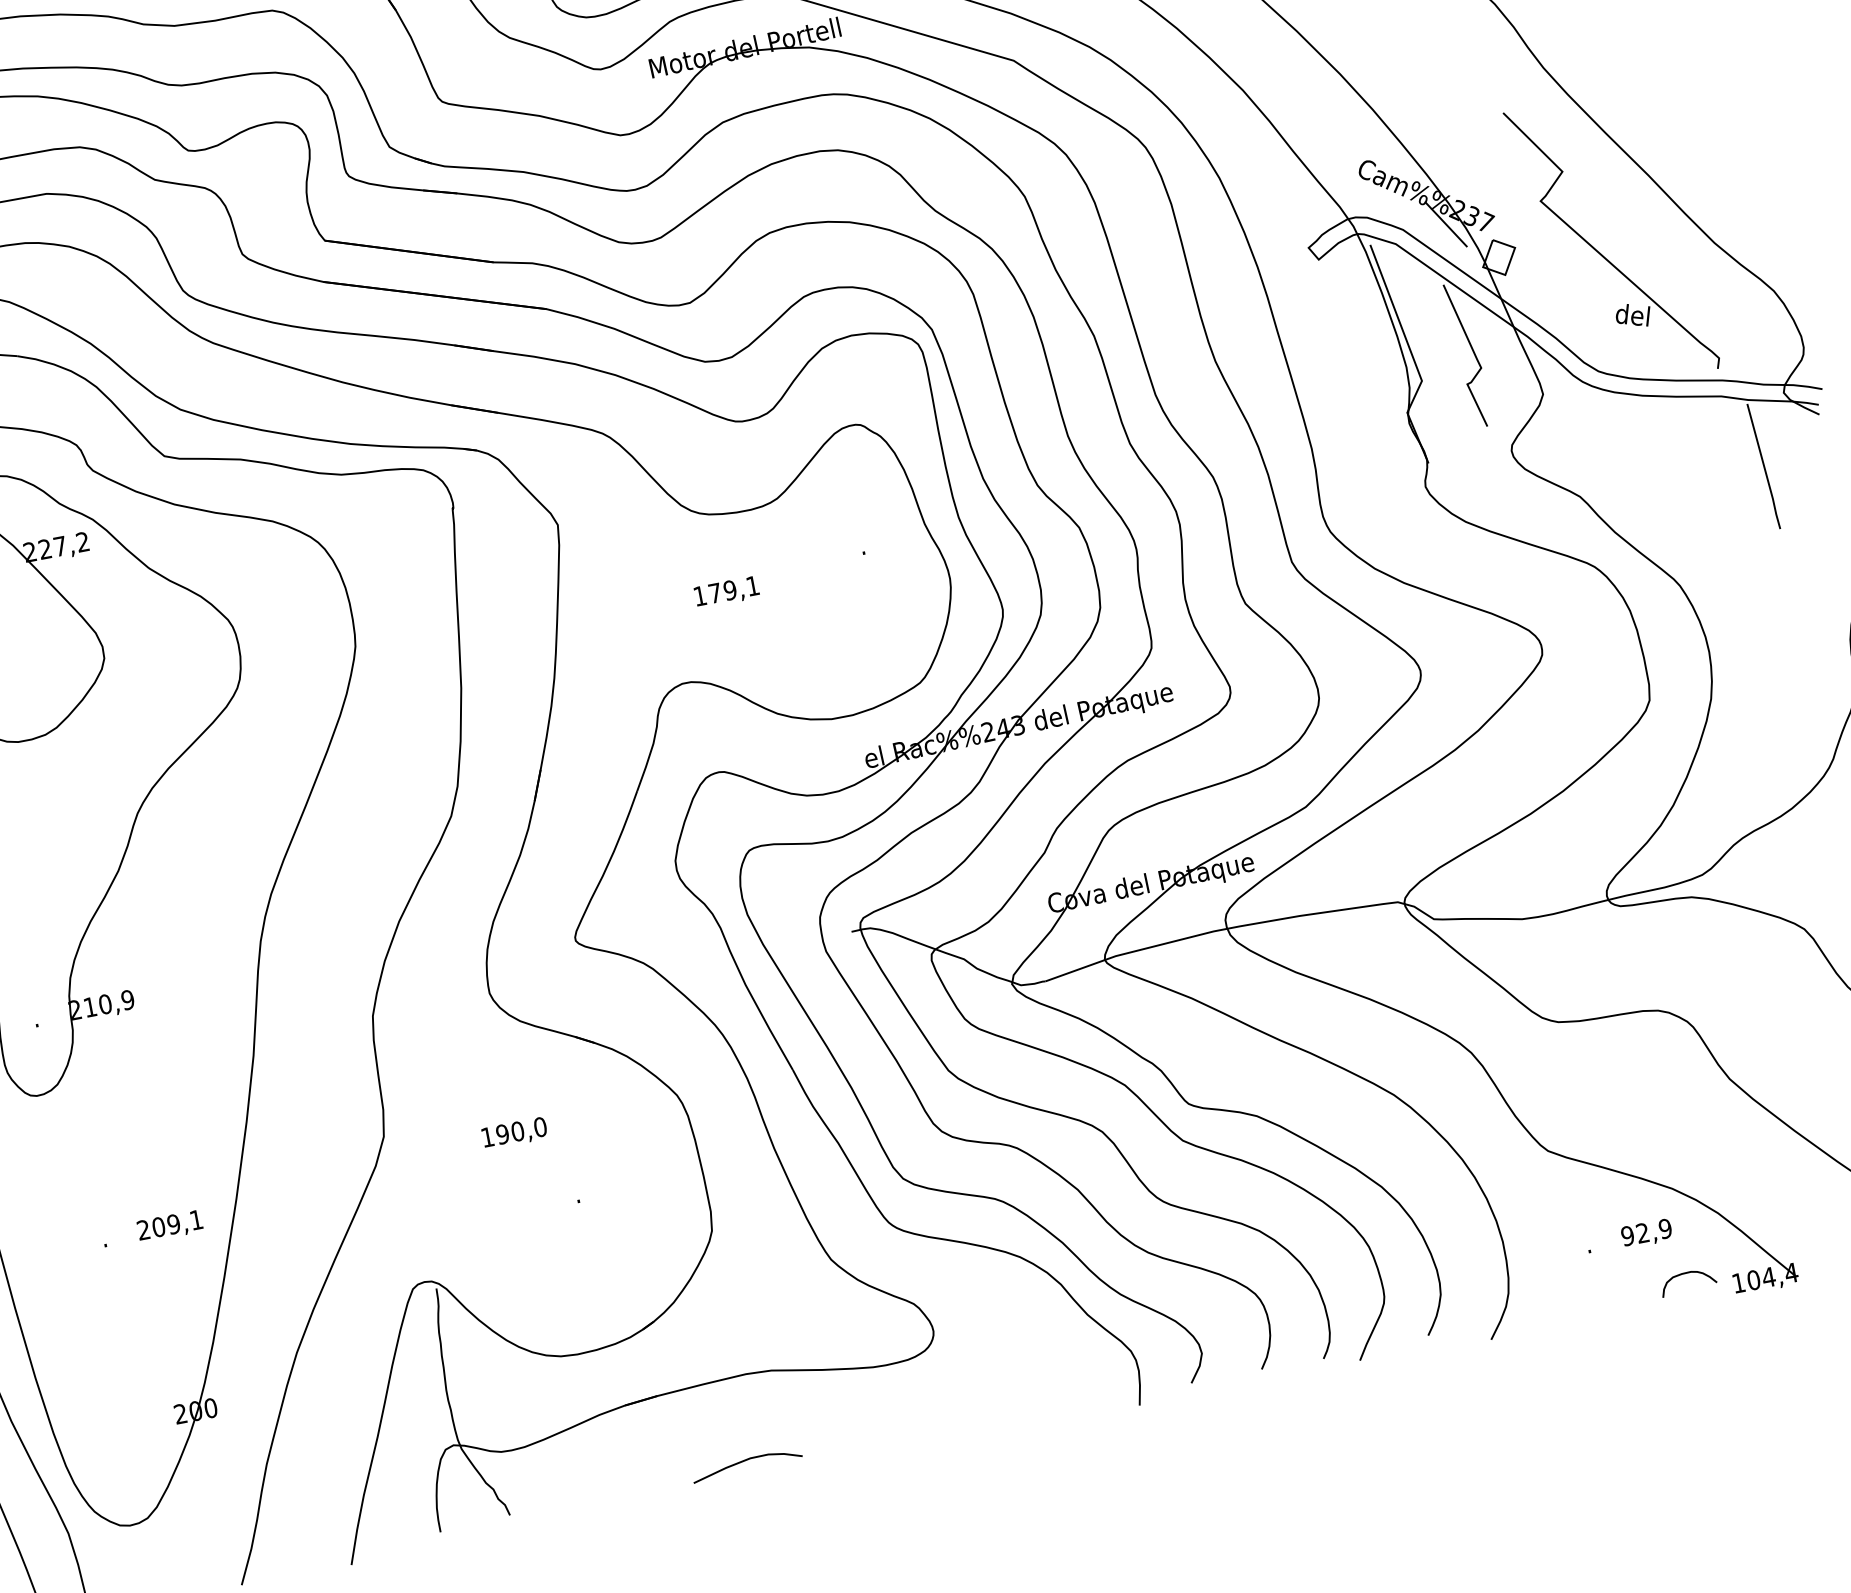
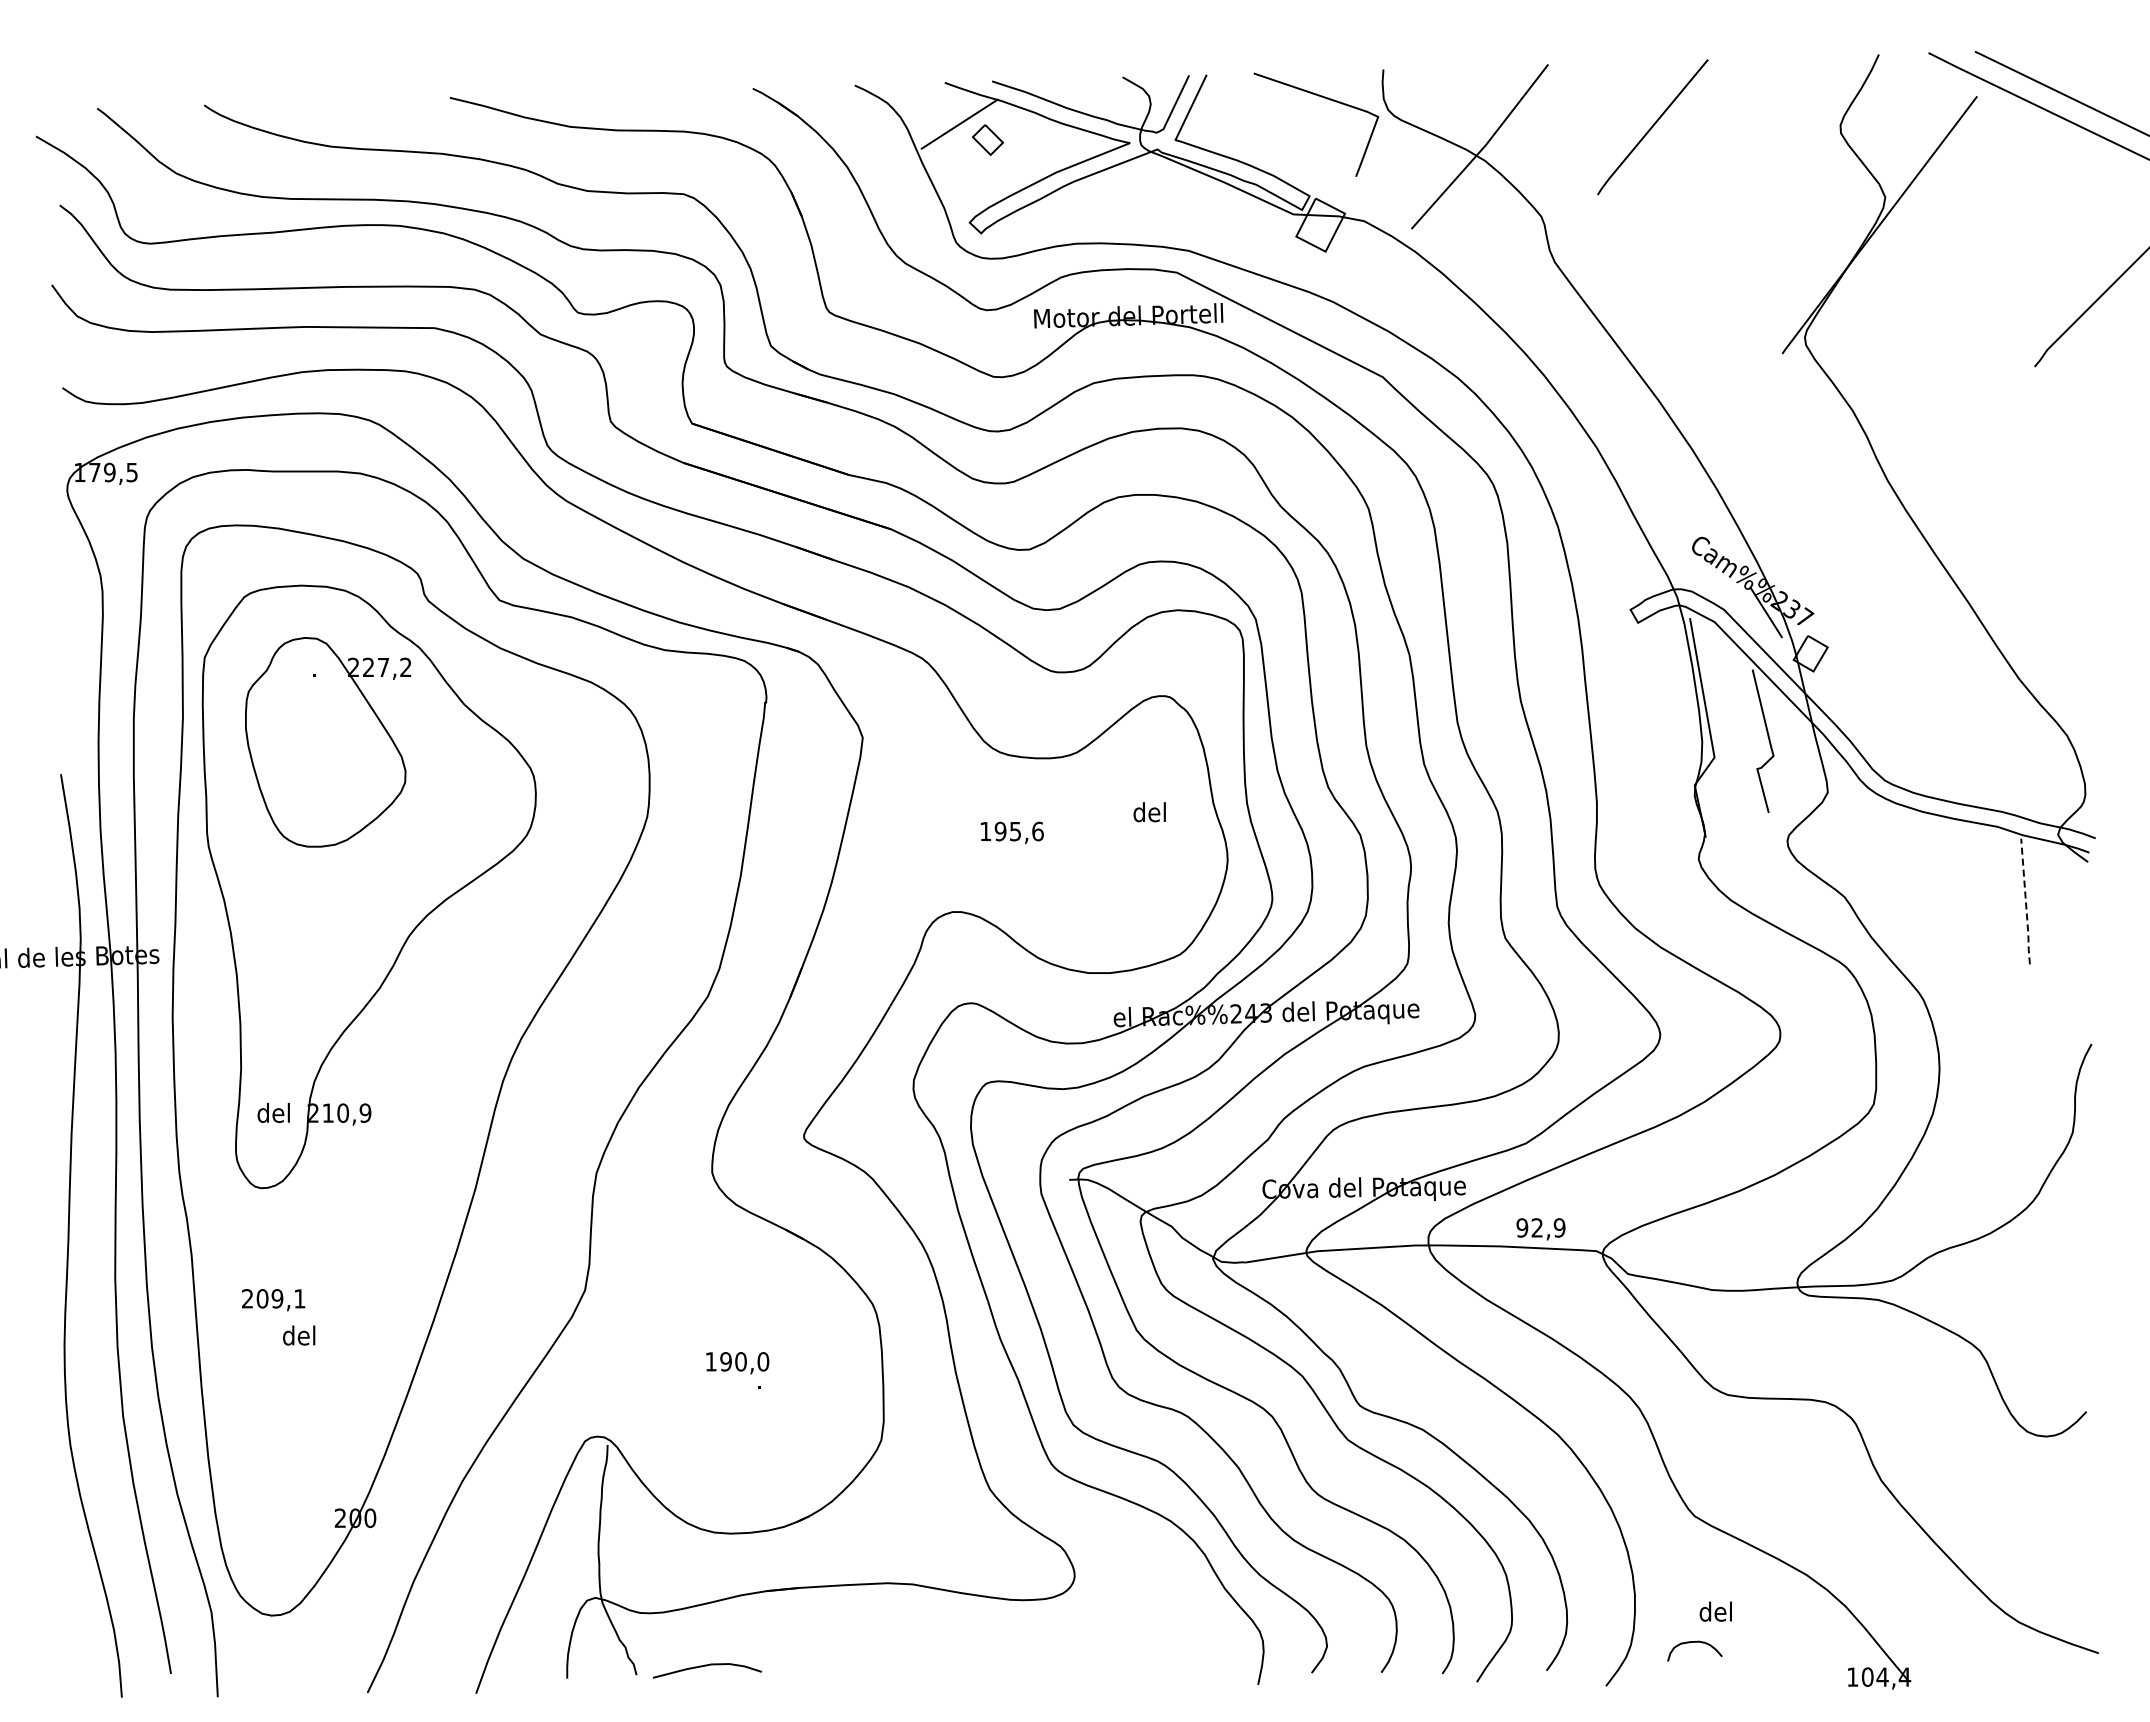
part: (1601, 253) -> (1909, 668), removed
line: (1763, 467) -> (2025, 902), solid -> dashed
text: (861, 545) -> (1149, 812), . -> del
text: (733, 589) -> (1018, 831), 179,1 -> 195,6
text: (34, 1017) -> (273, 1112), . -> del
text: (514, 1133) -> (737, 1363), moved
text: (170, 1226) -> (273, 1300), moved
text: (1646, 1234) -> (1540, 1229), moved
text: (104, 1237) -> (299, 1335), . -> del
text: (1587, 1243) -> (1715, 1611), . -> del
curve: (1686, 1273) -> (1694, 1642), moved
curve: (746, 1461) -> (707, 1666), moved

